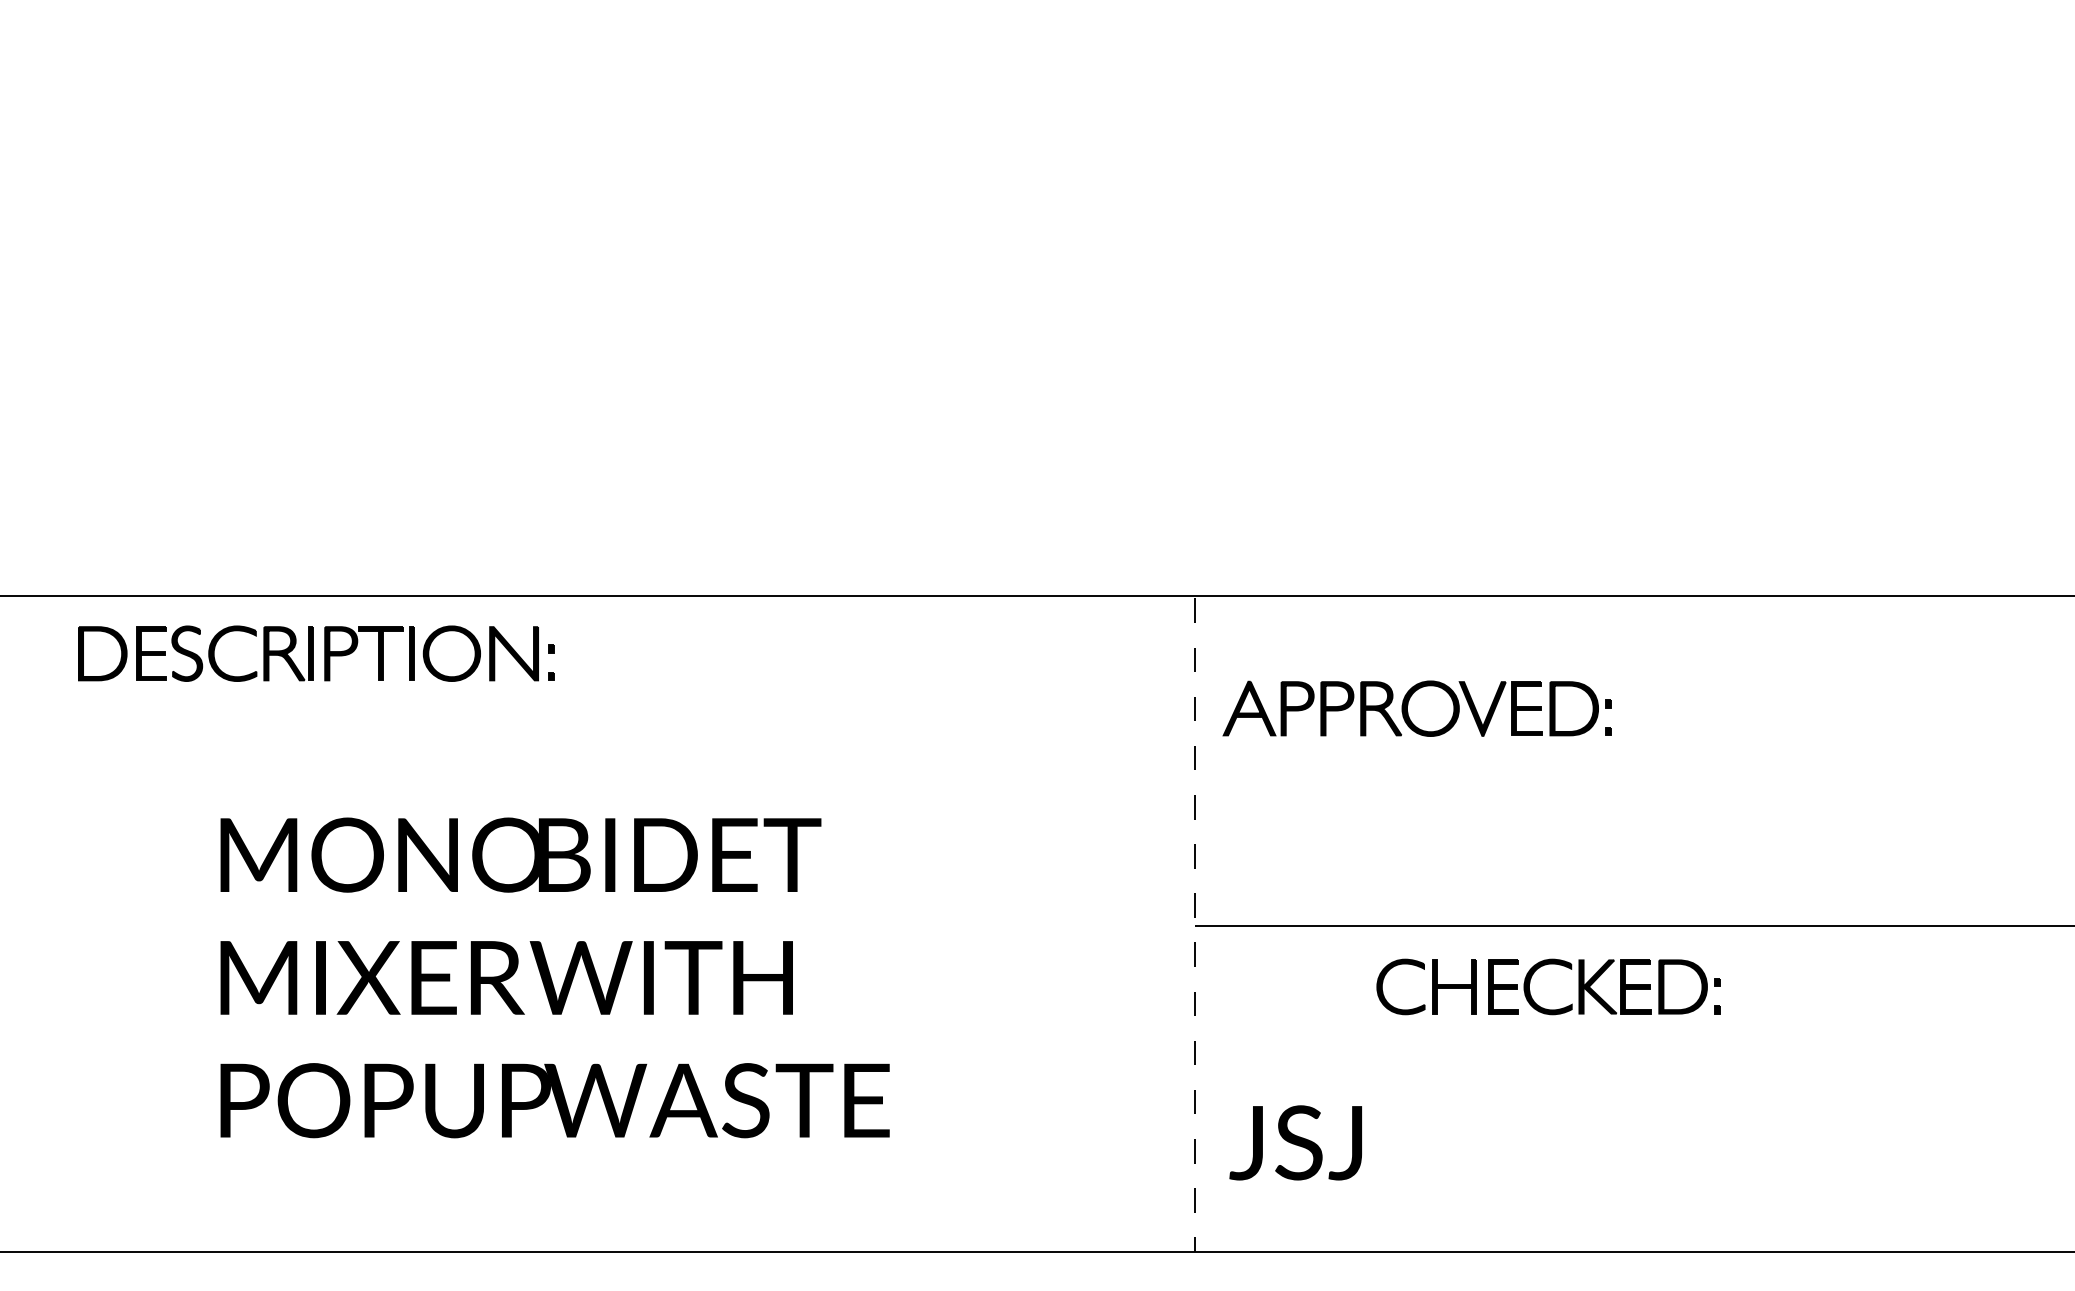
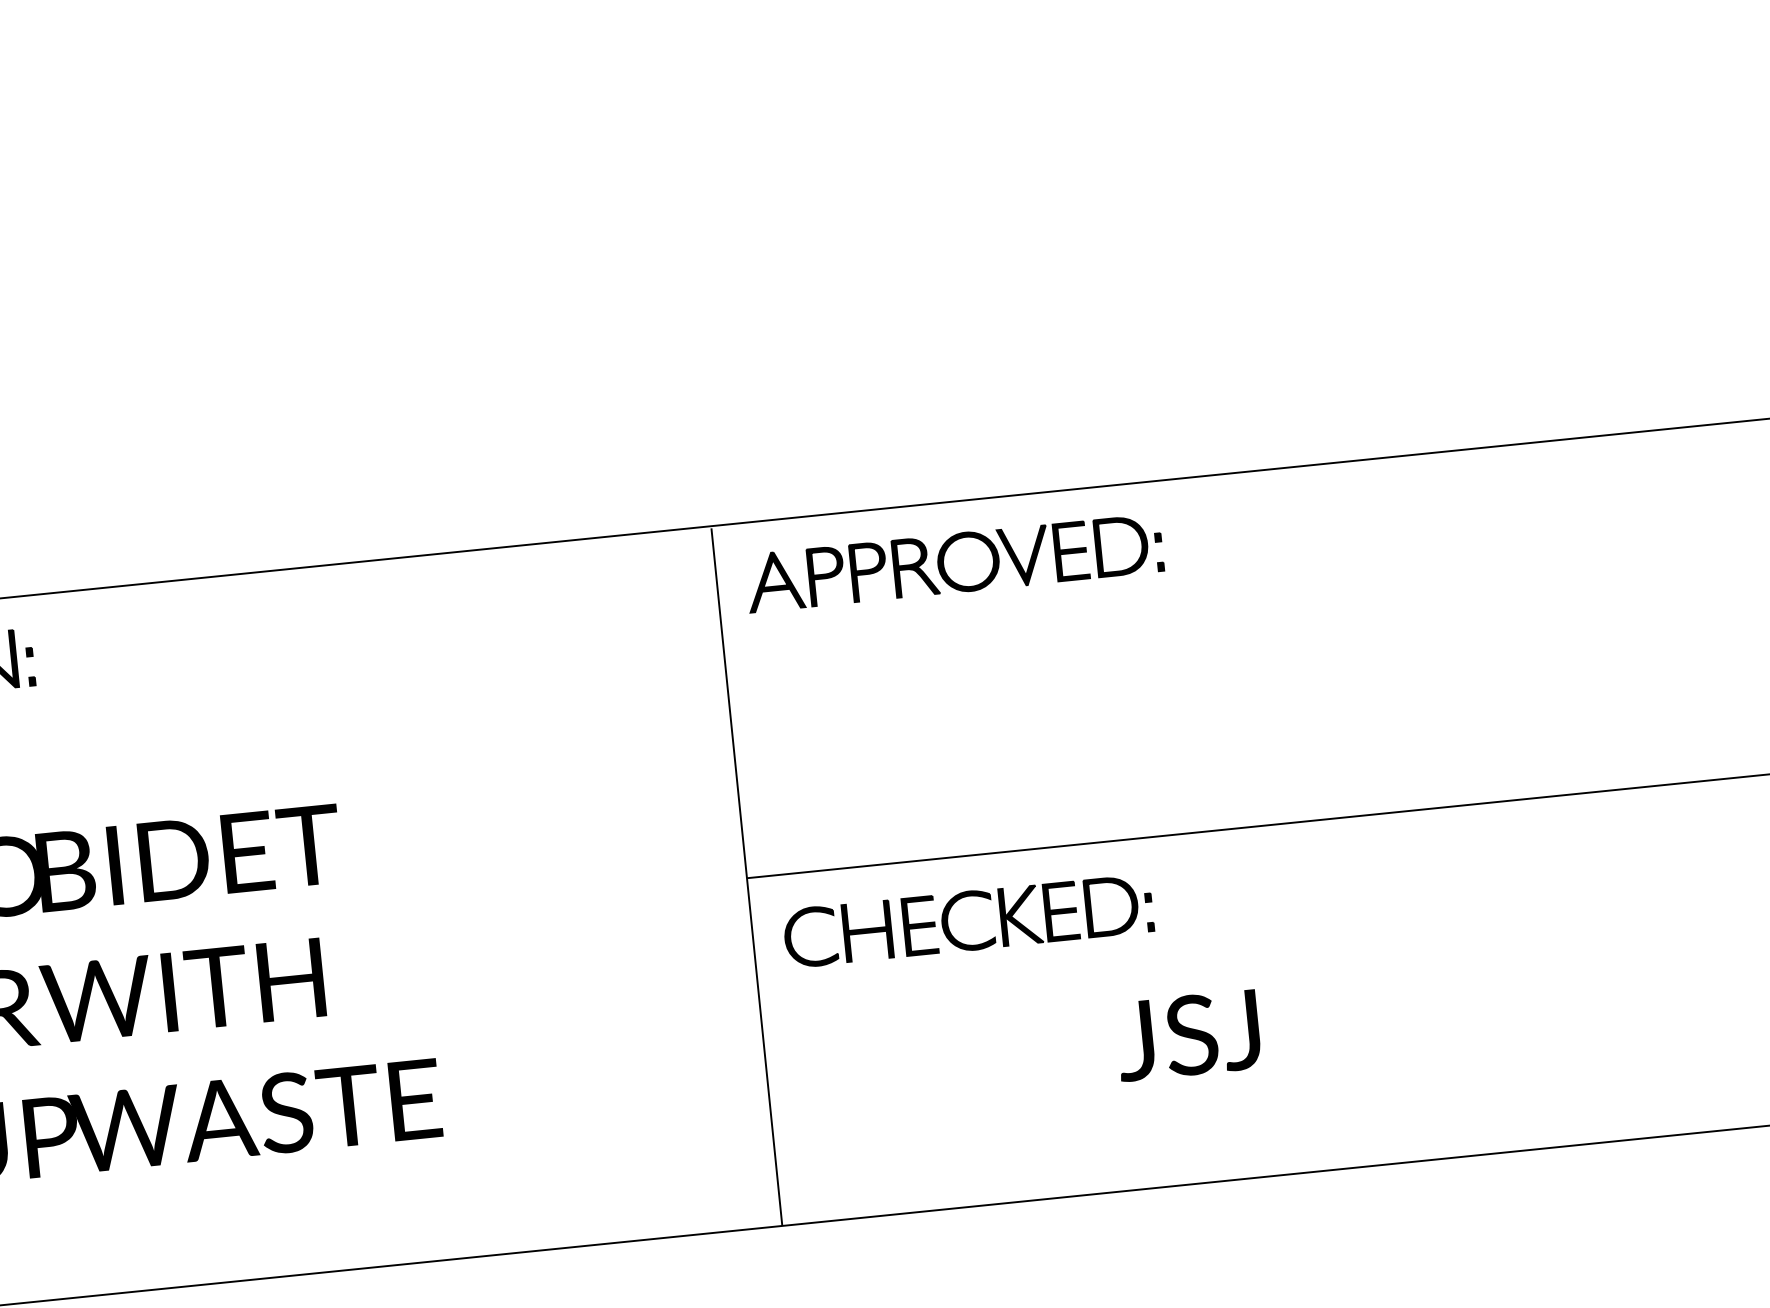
part: (1416, 708) -> (953, 563), moved
line: (1195, 925) -> (746, 877), dashed -> solid
part: (1530, 983) -> (948, 919), moved
text: (1295, 1142) -> (1187, 1035), moved

